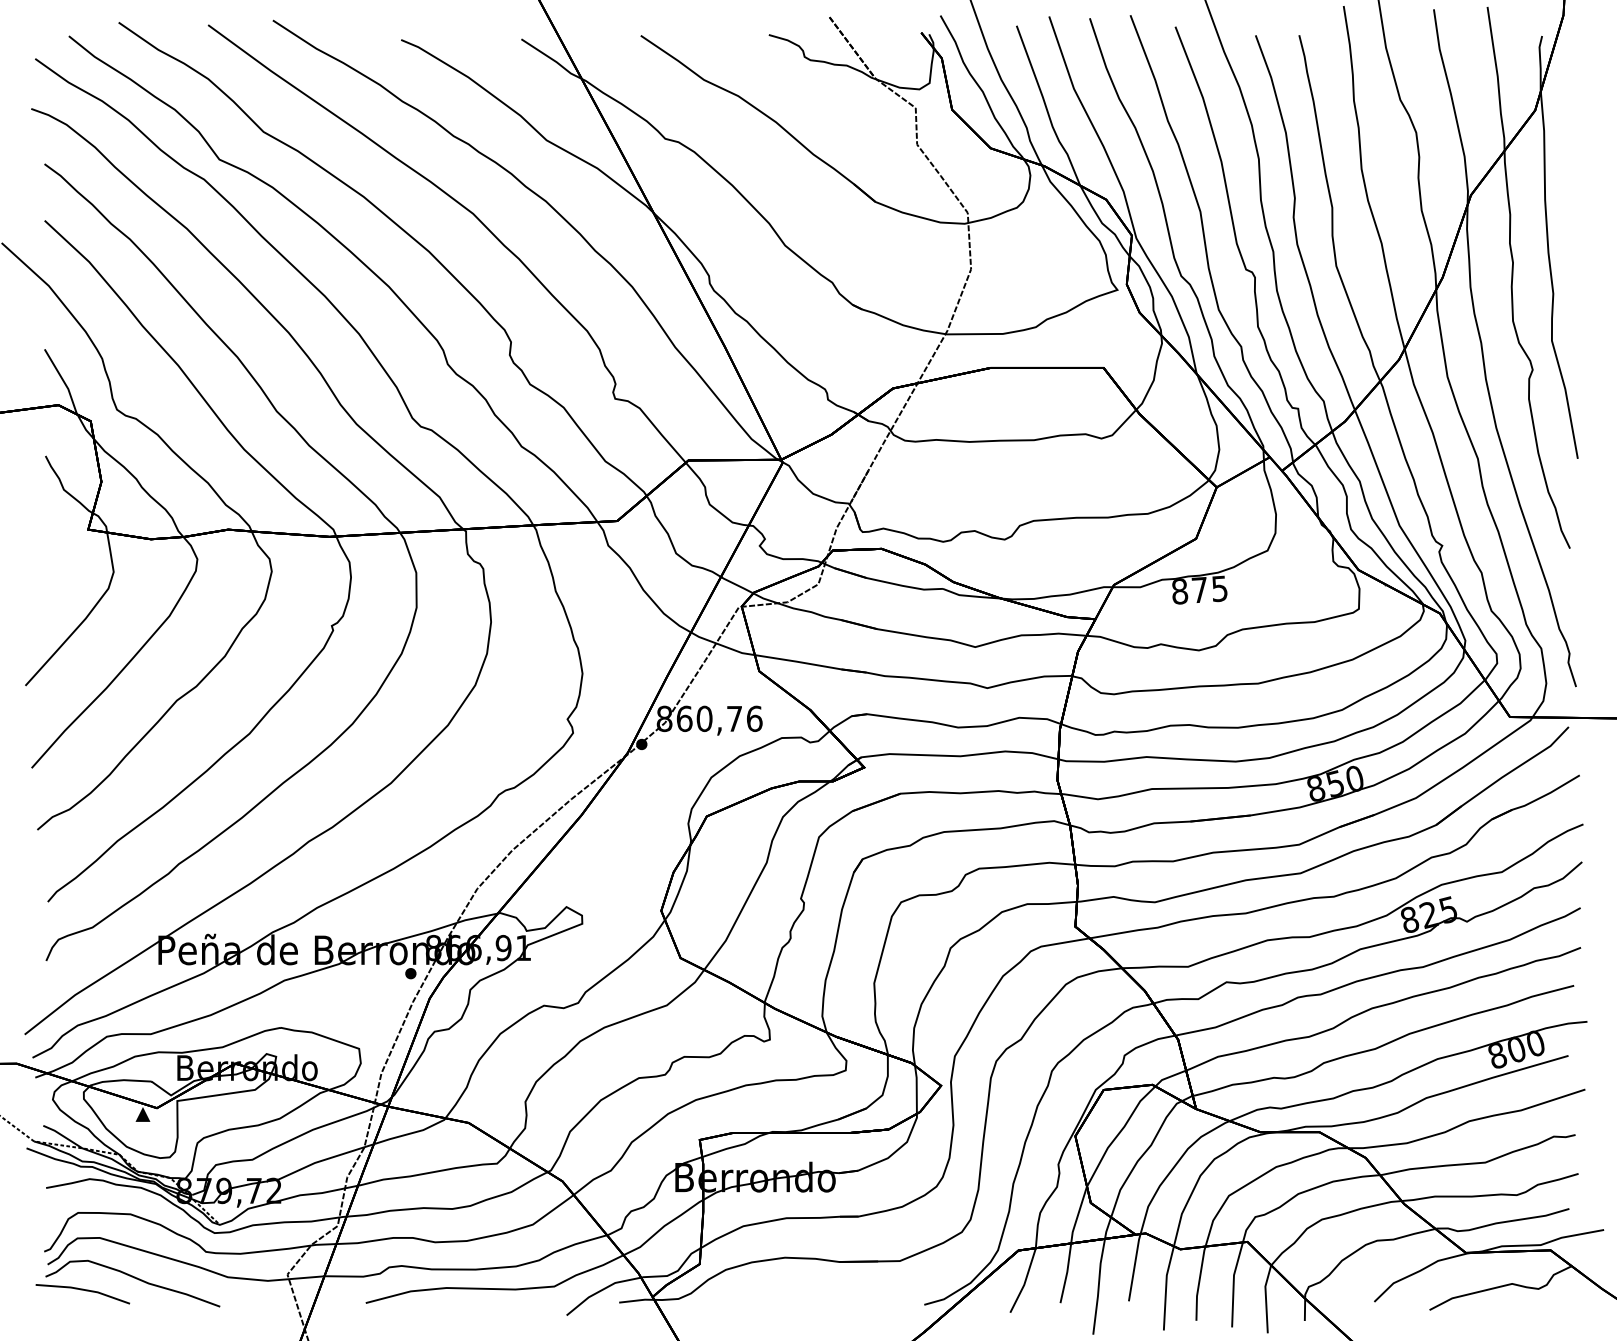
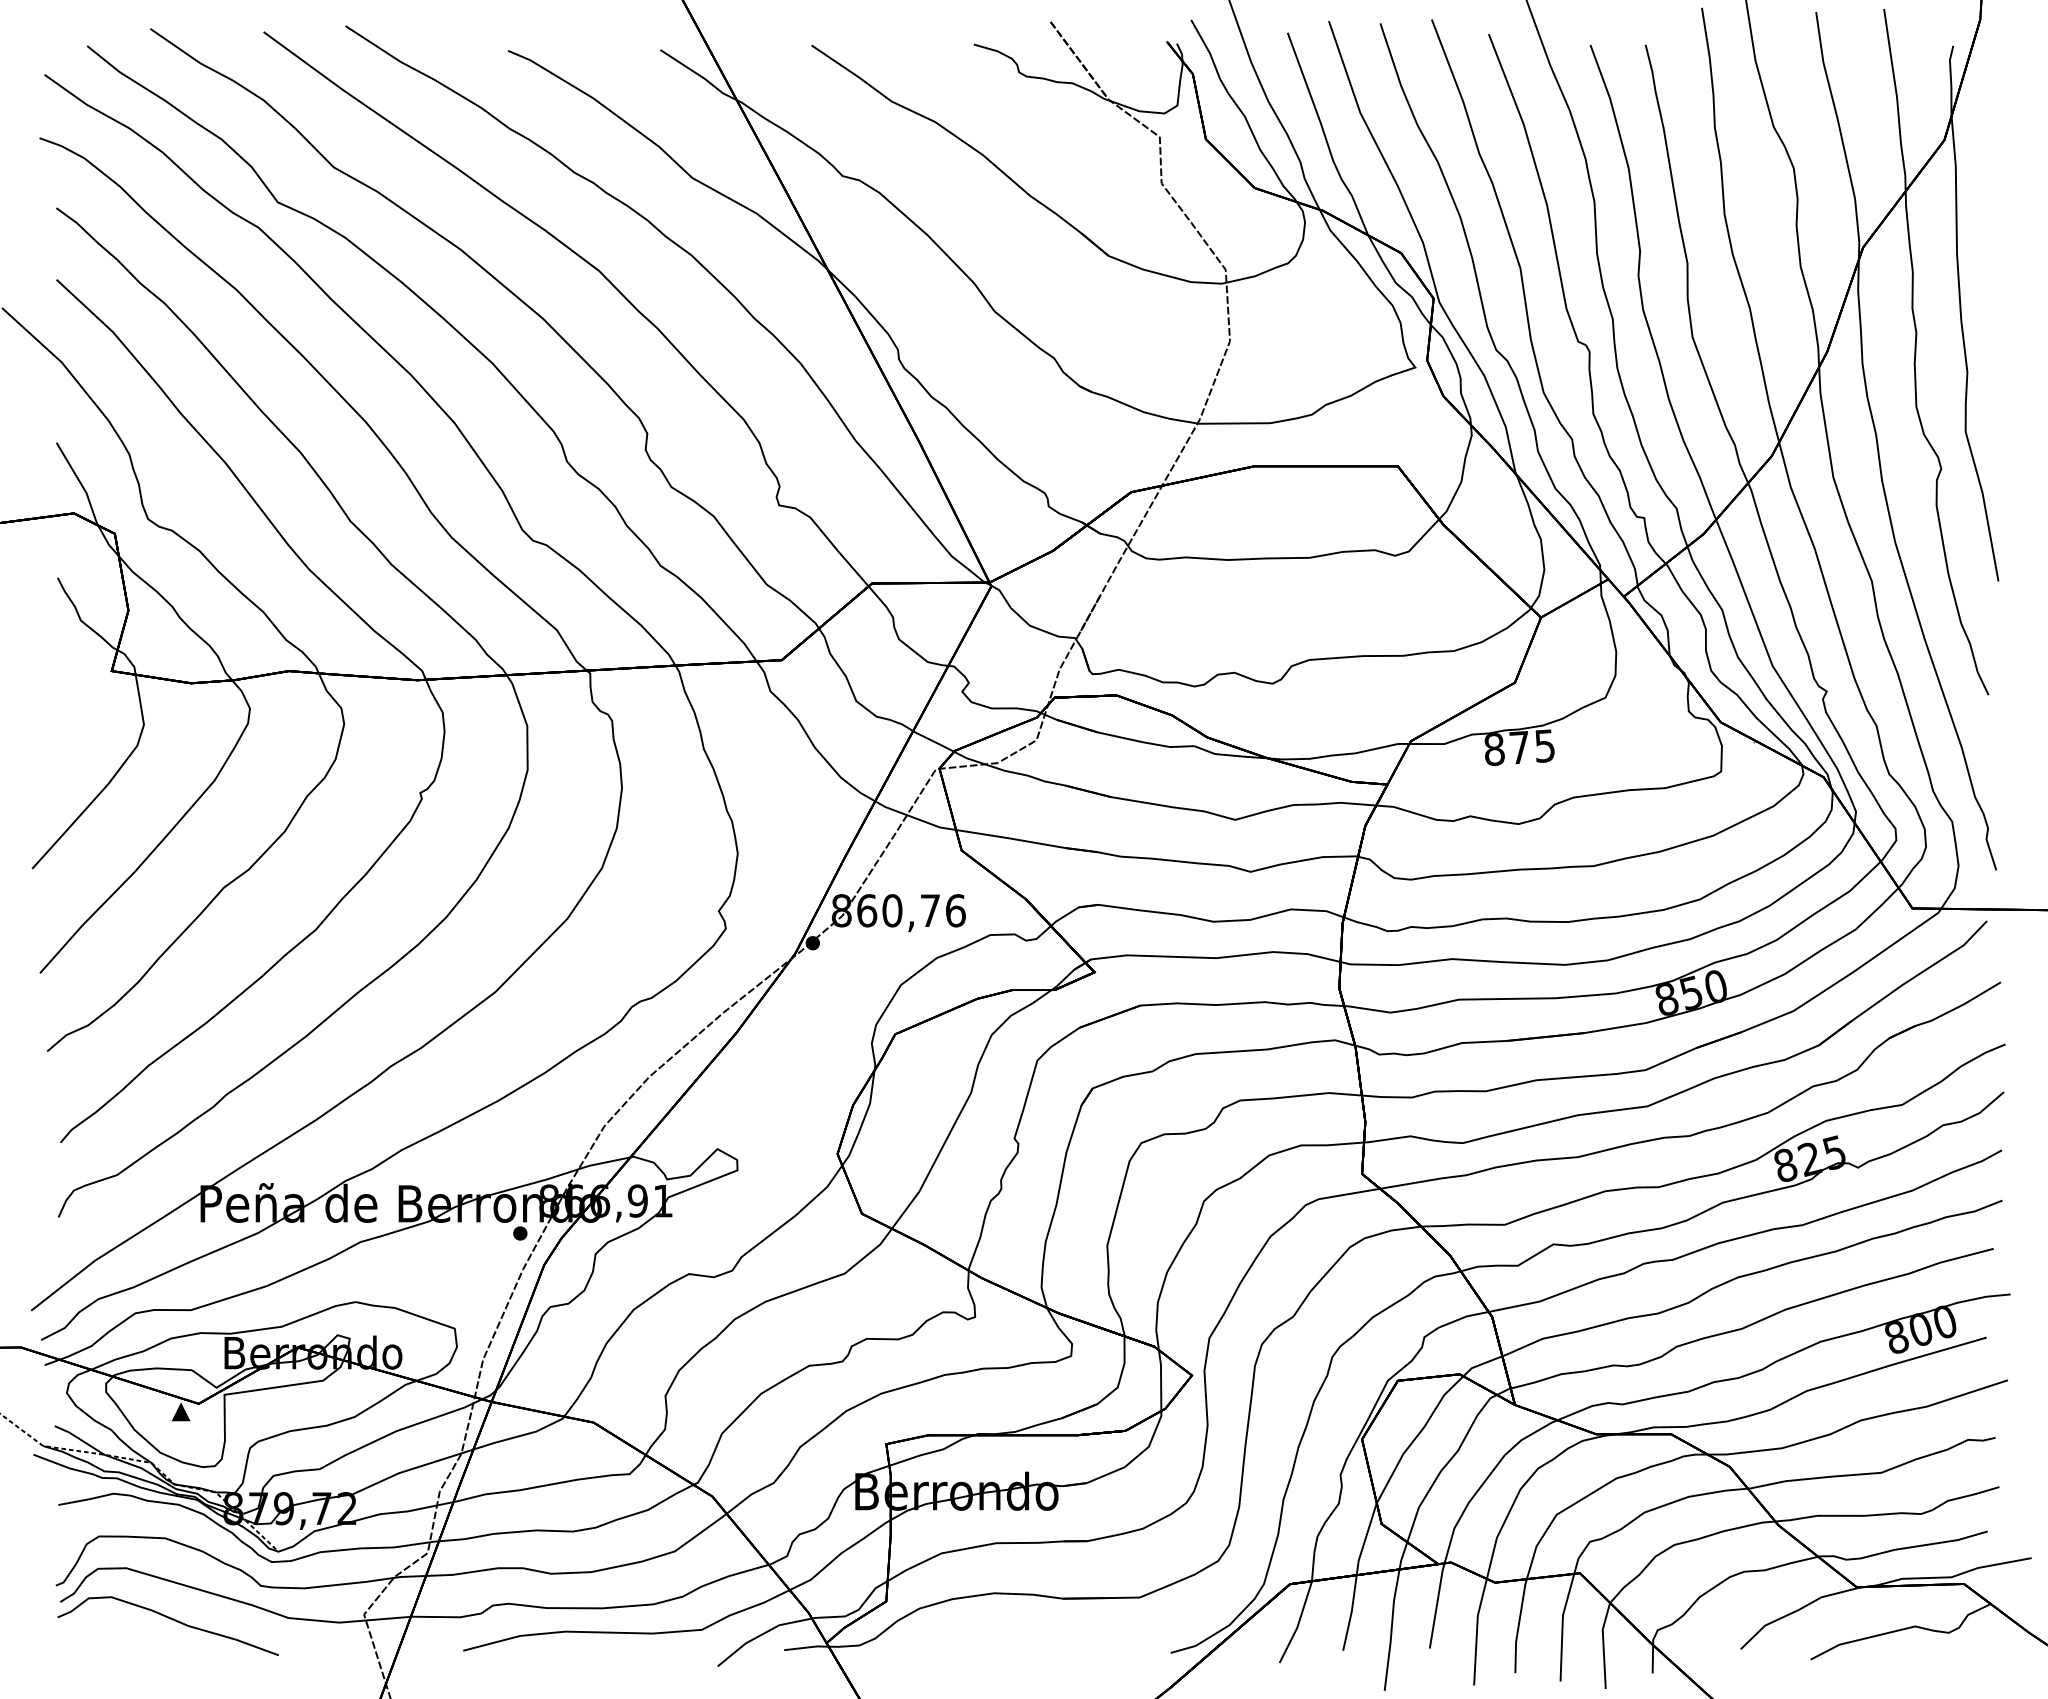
line: (82, 1290) -> (104, 1634), removed

